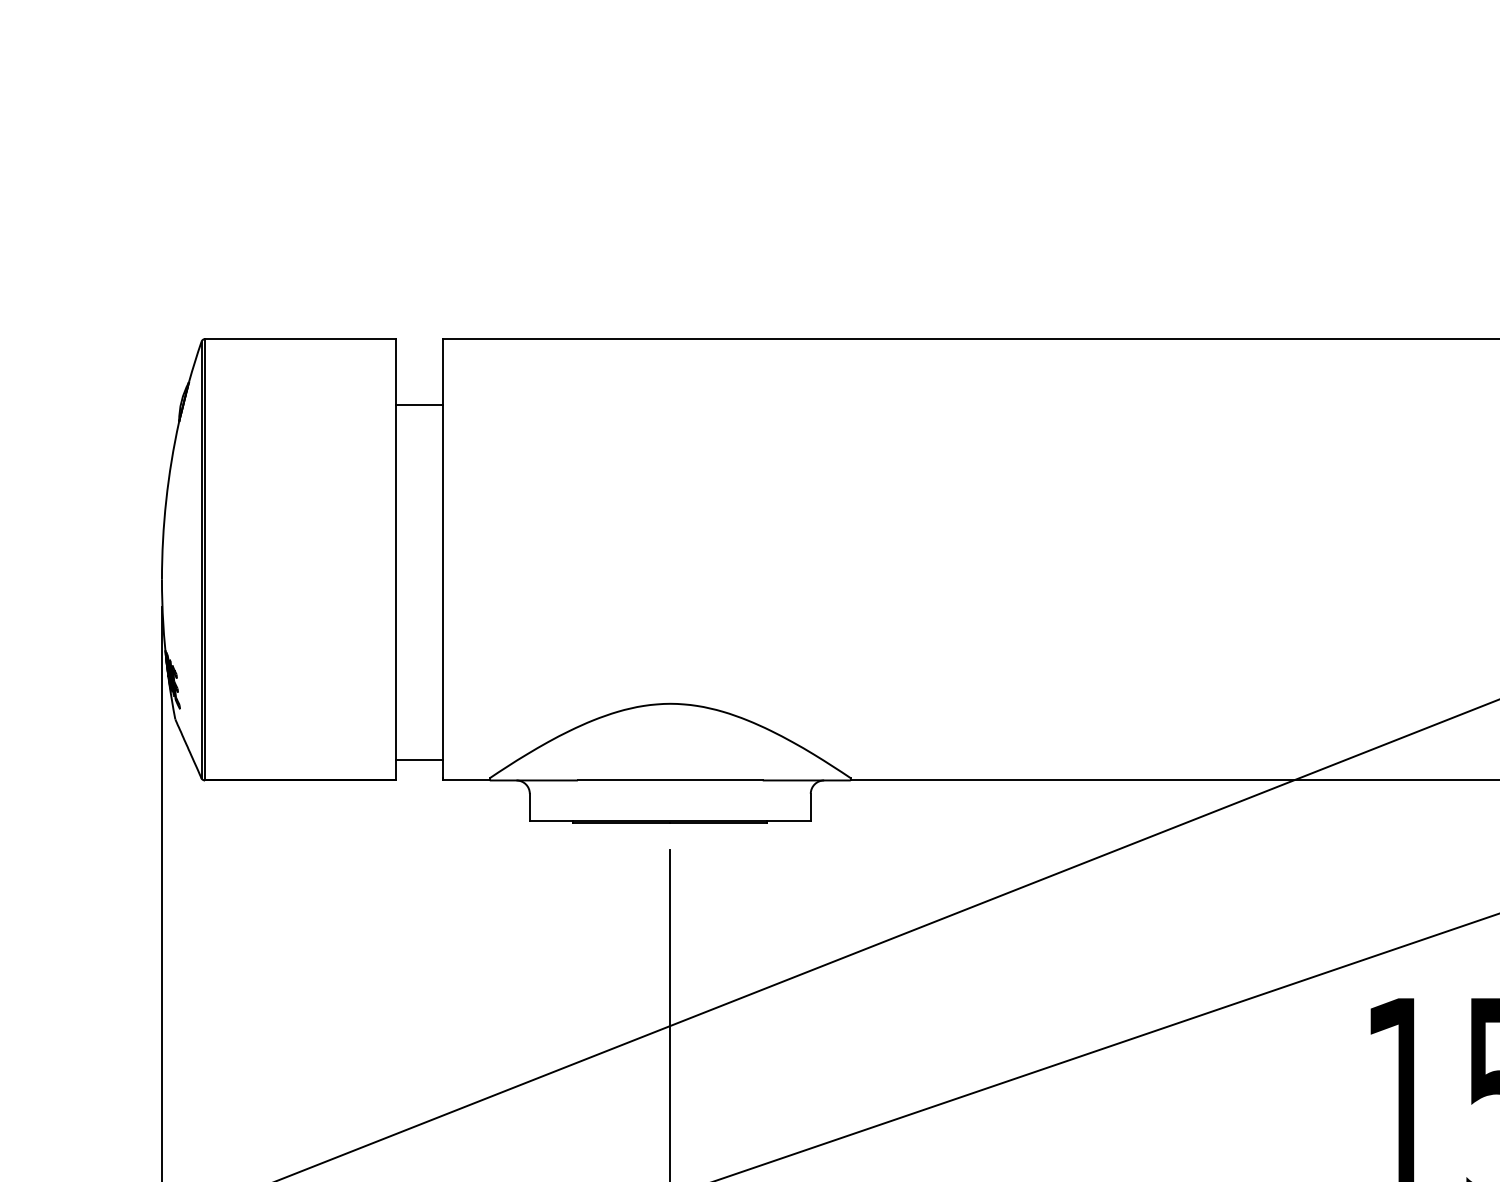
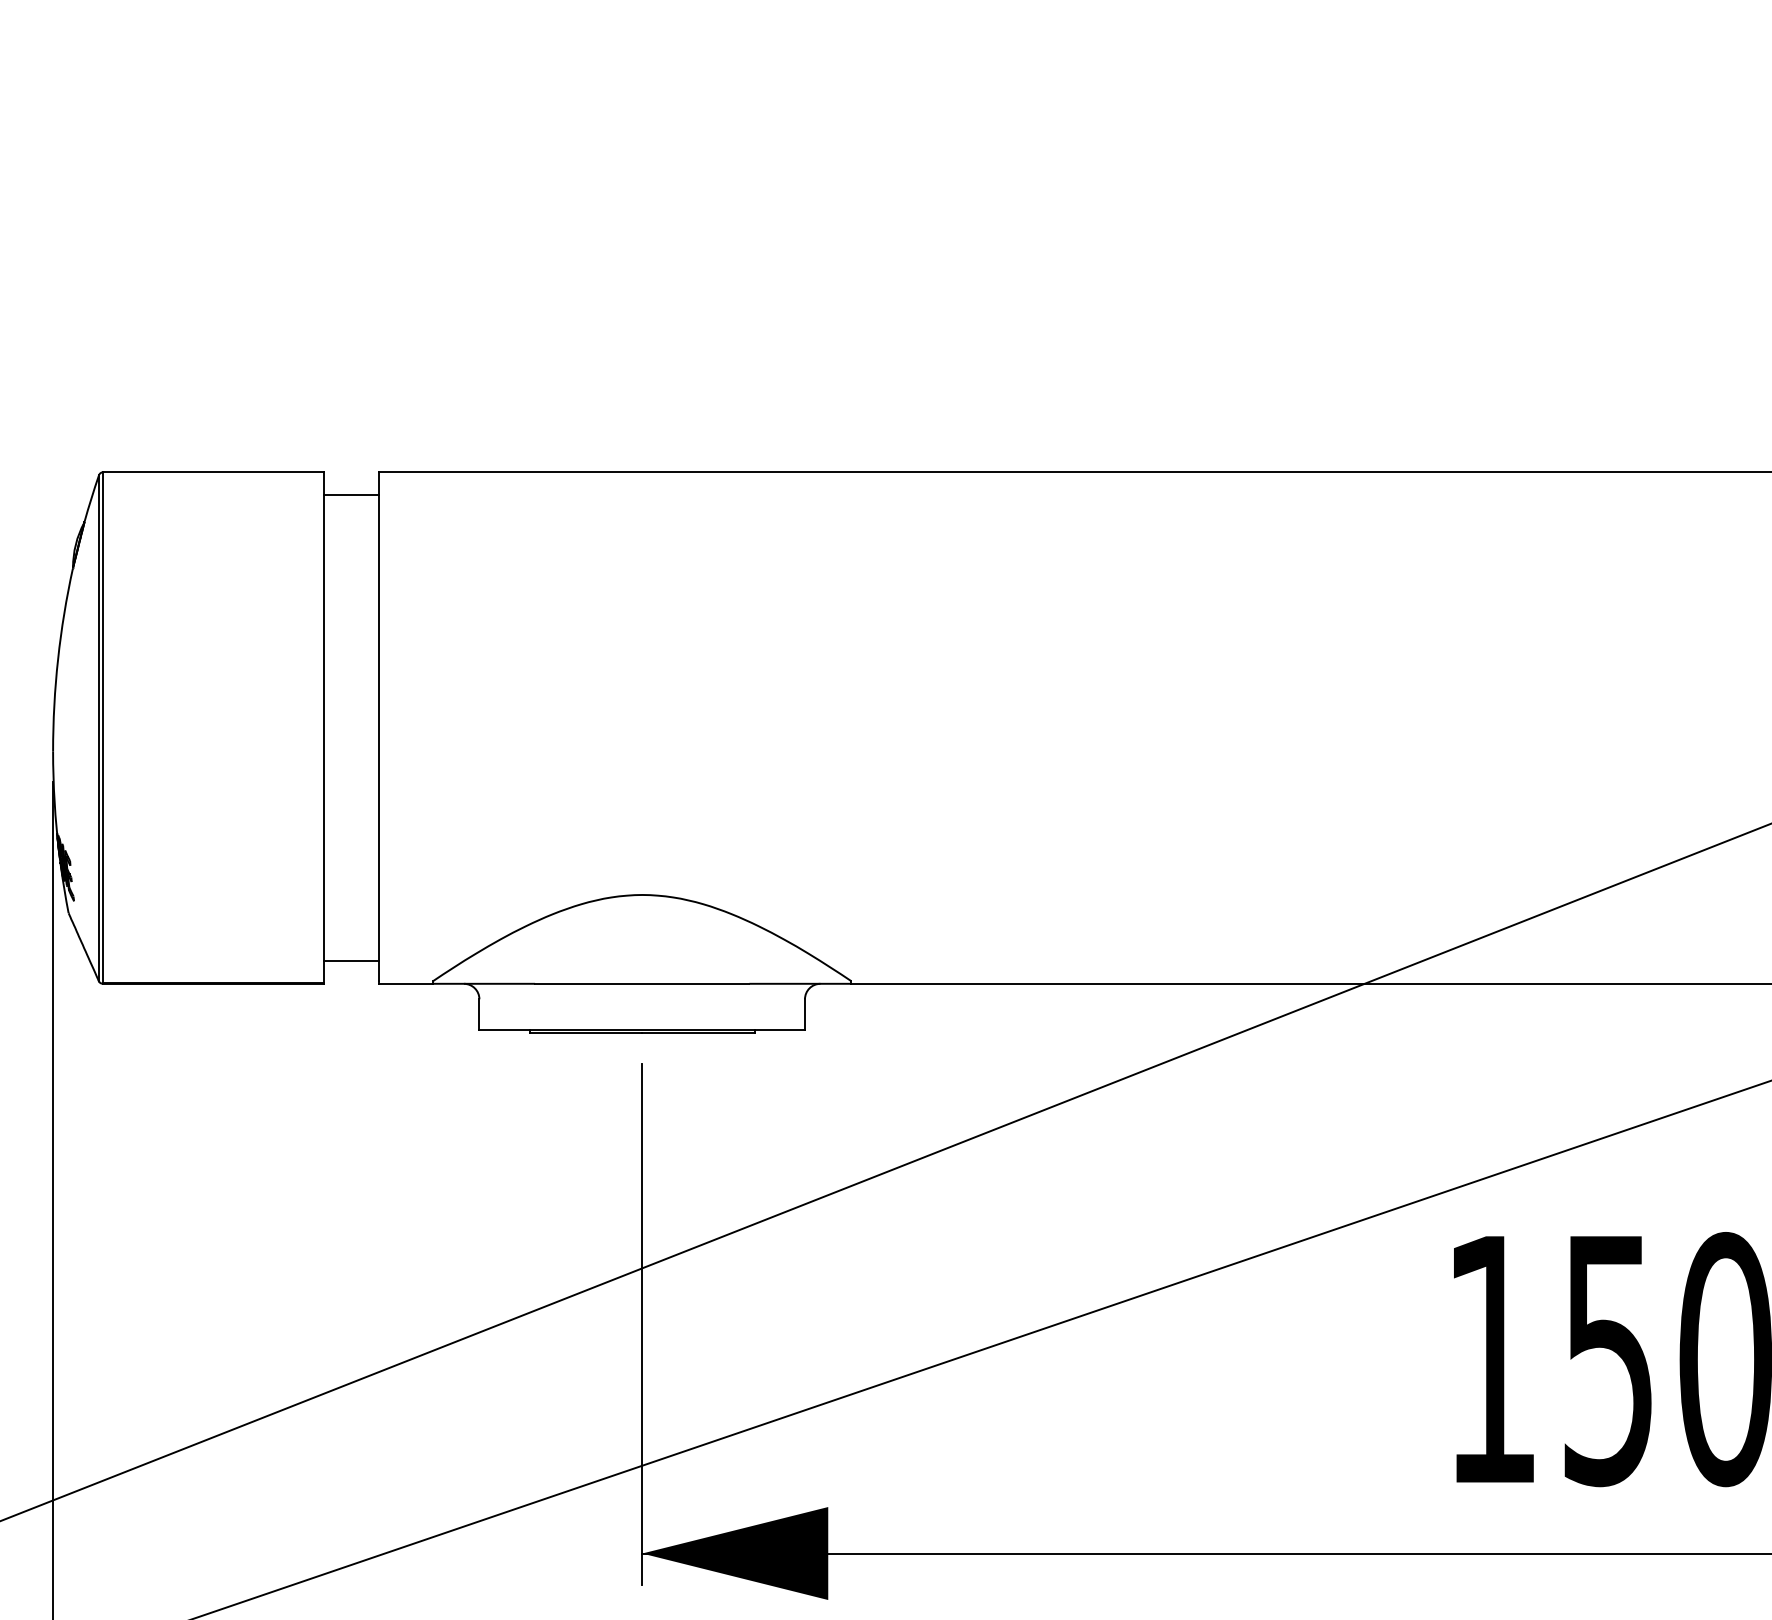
line: (419, 404) -> (351, 495), moved

